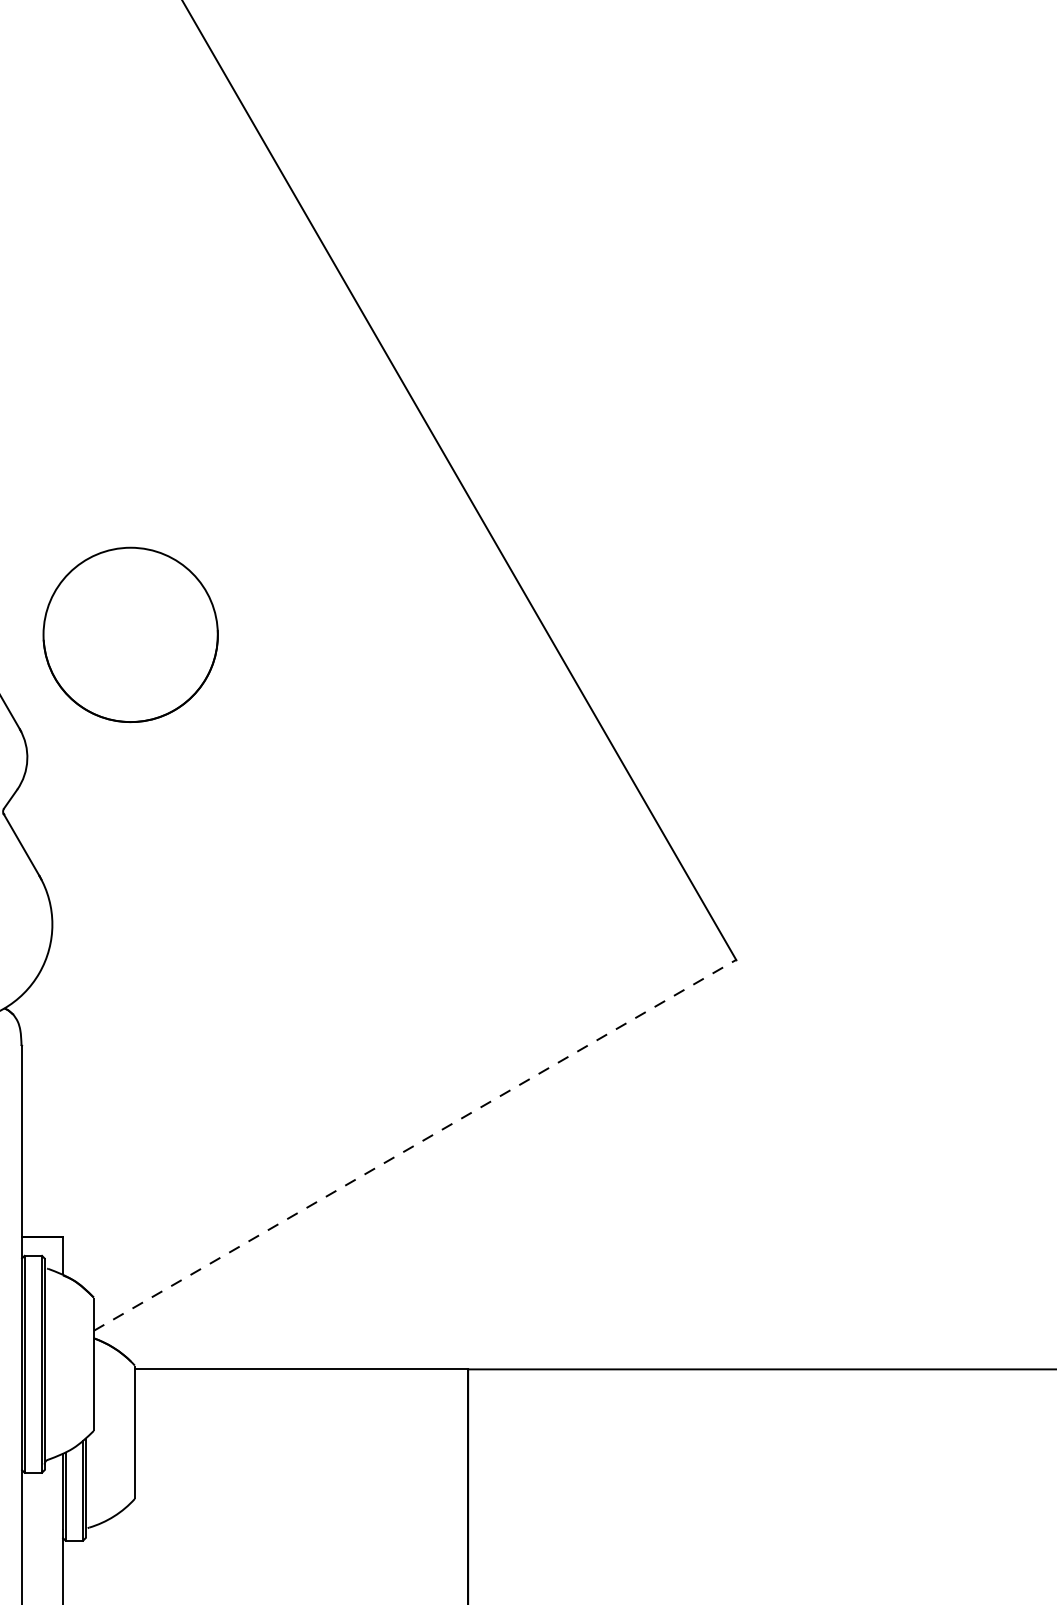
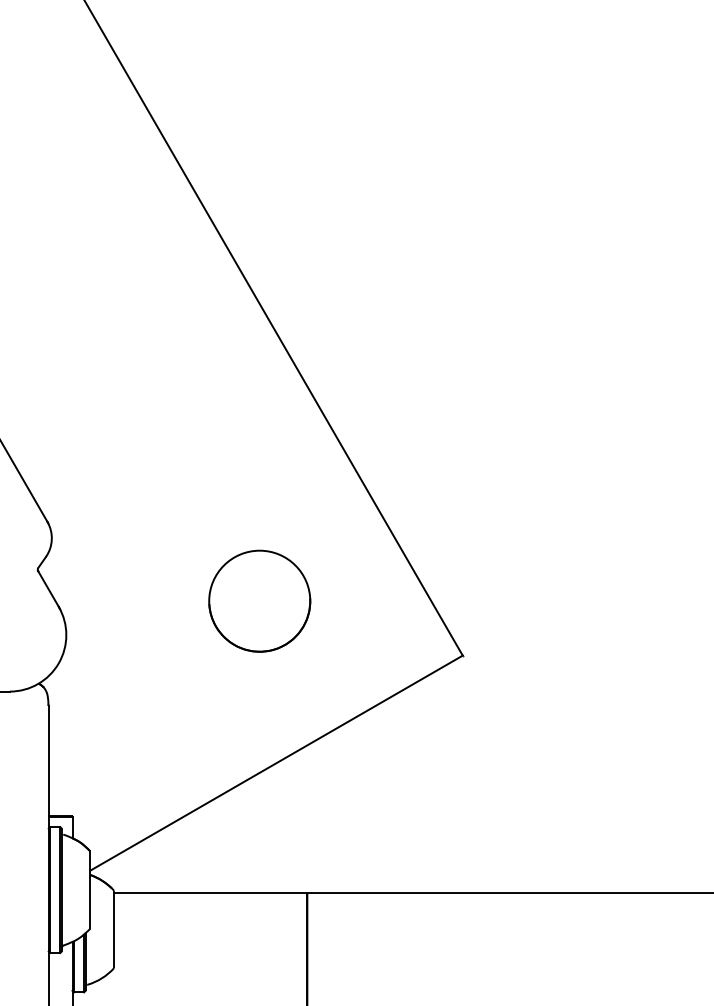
circle: (130, 633) -> (259, 600), moved
line: (416, 1144) -> (277, 762), dashed -> solid

